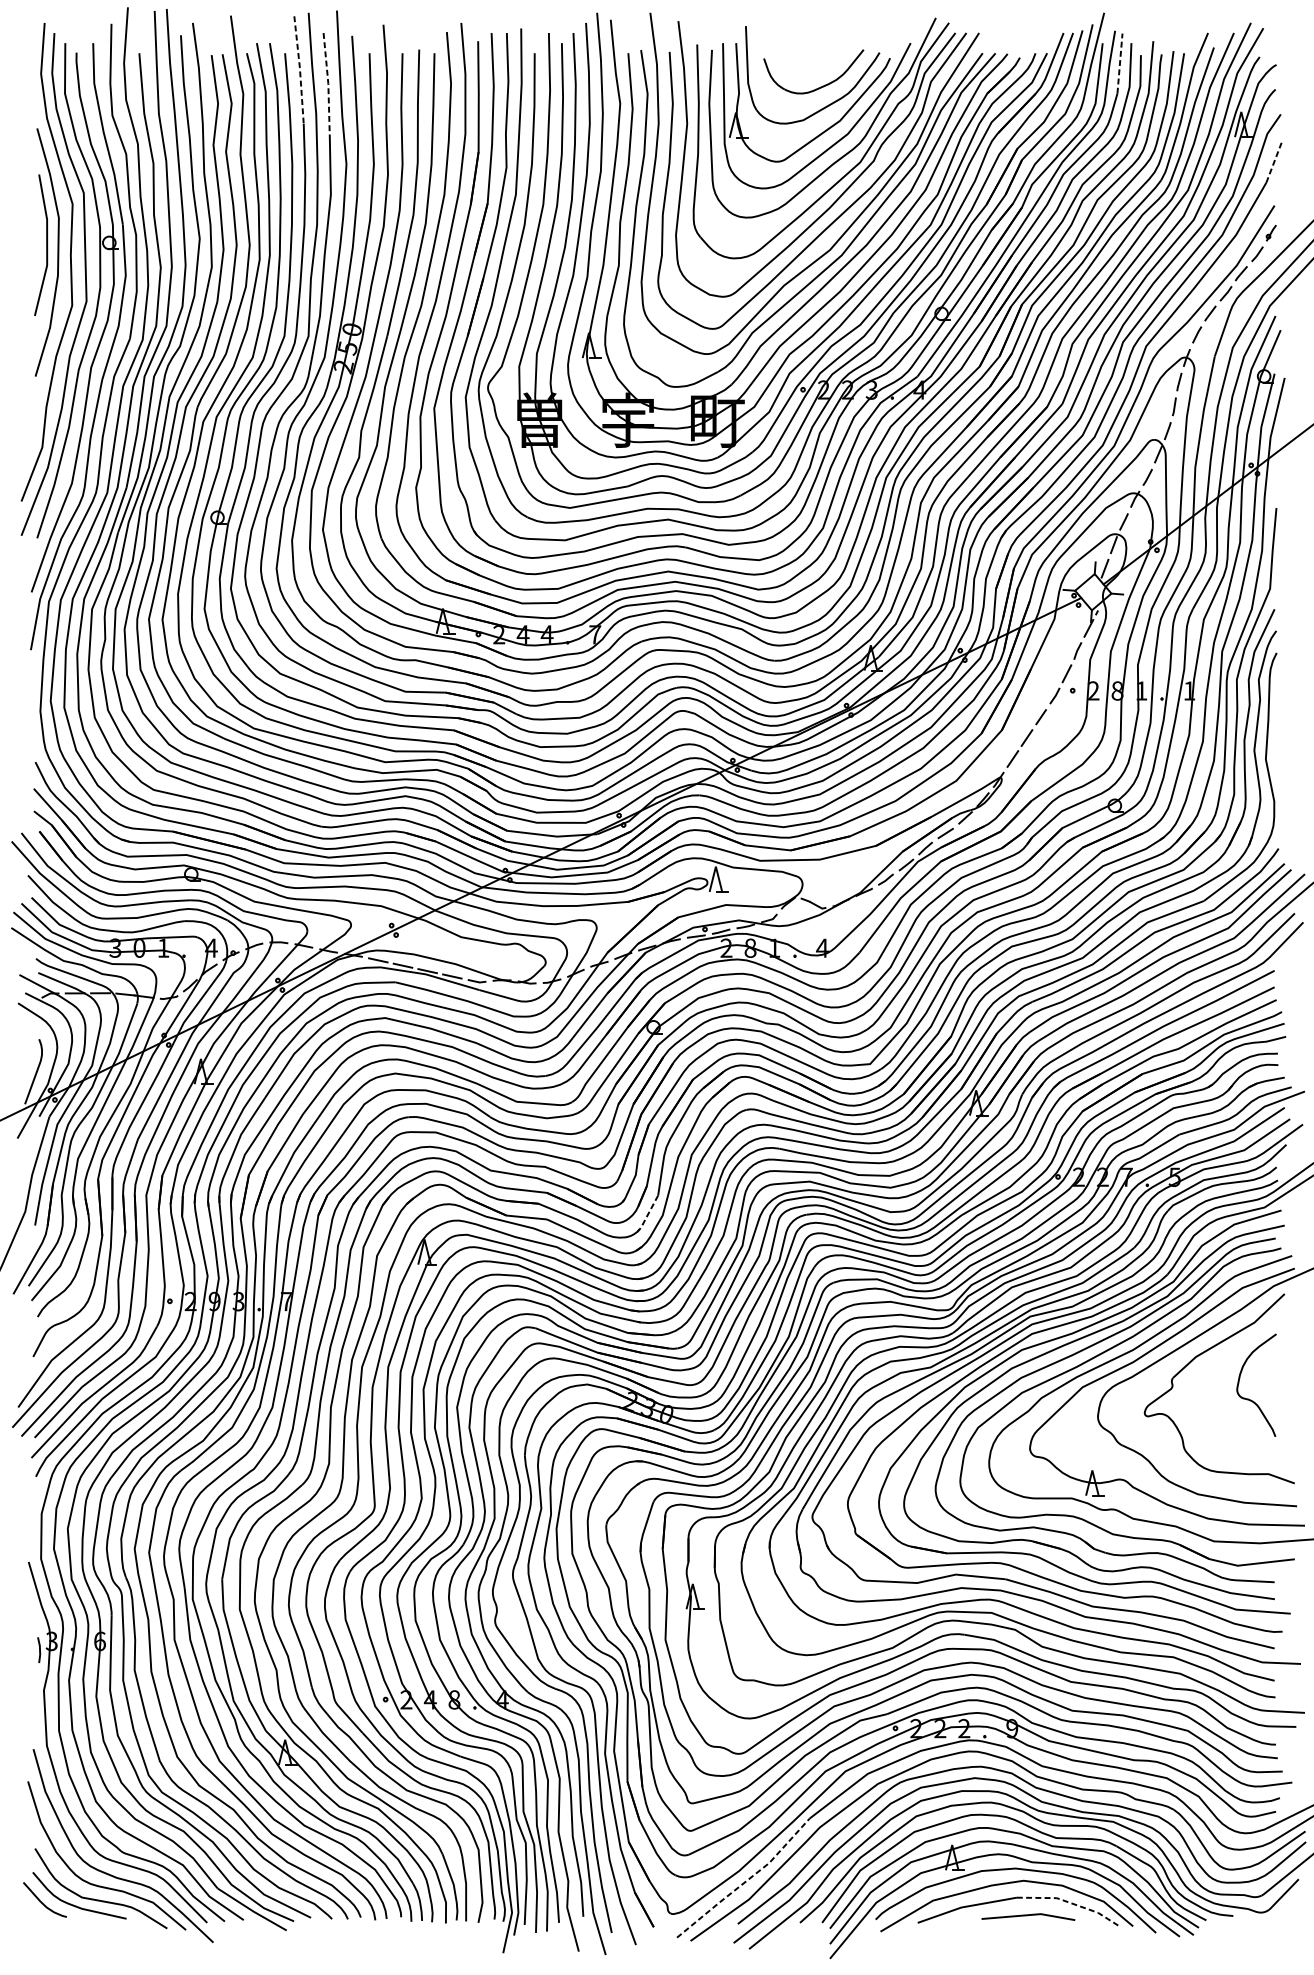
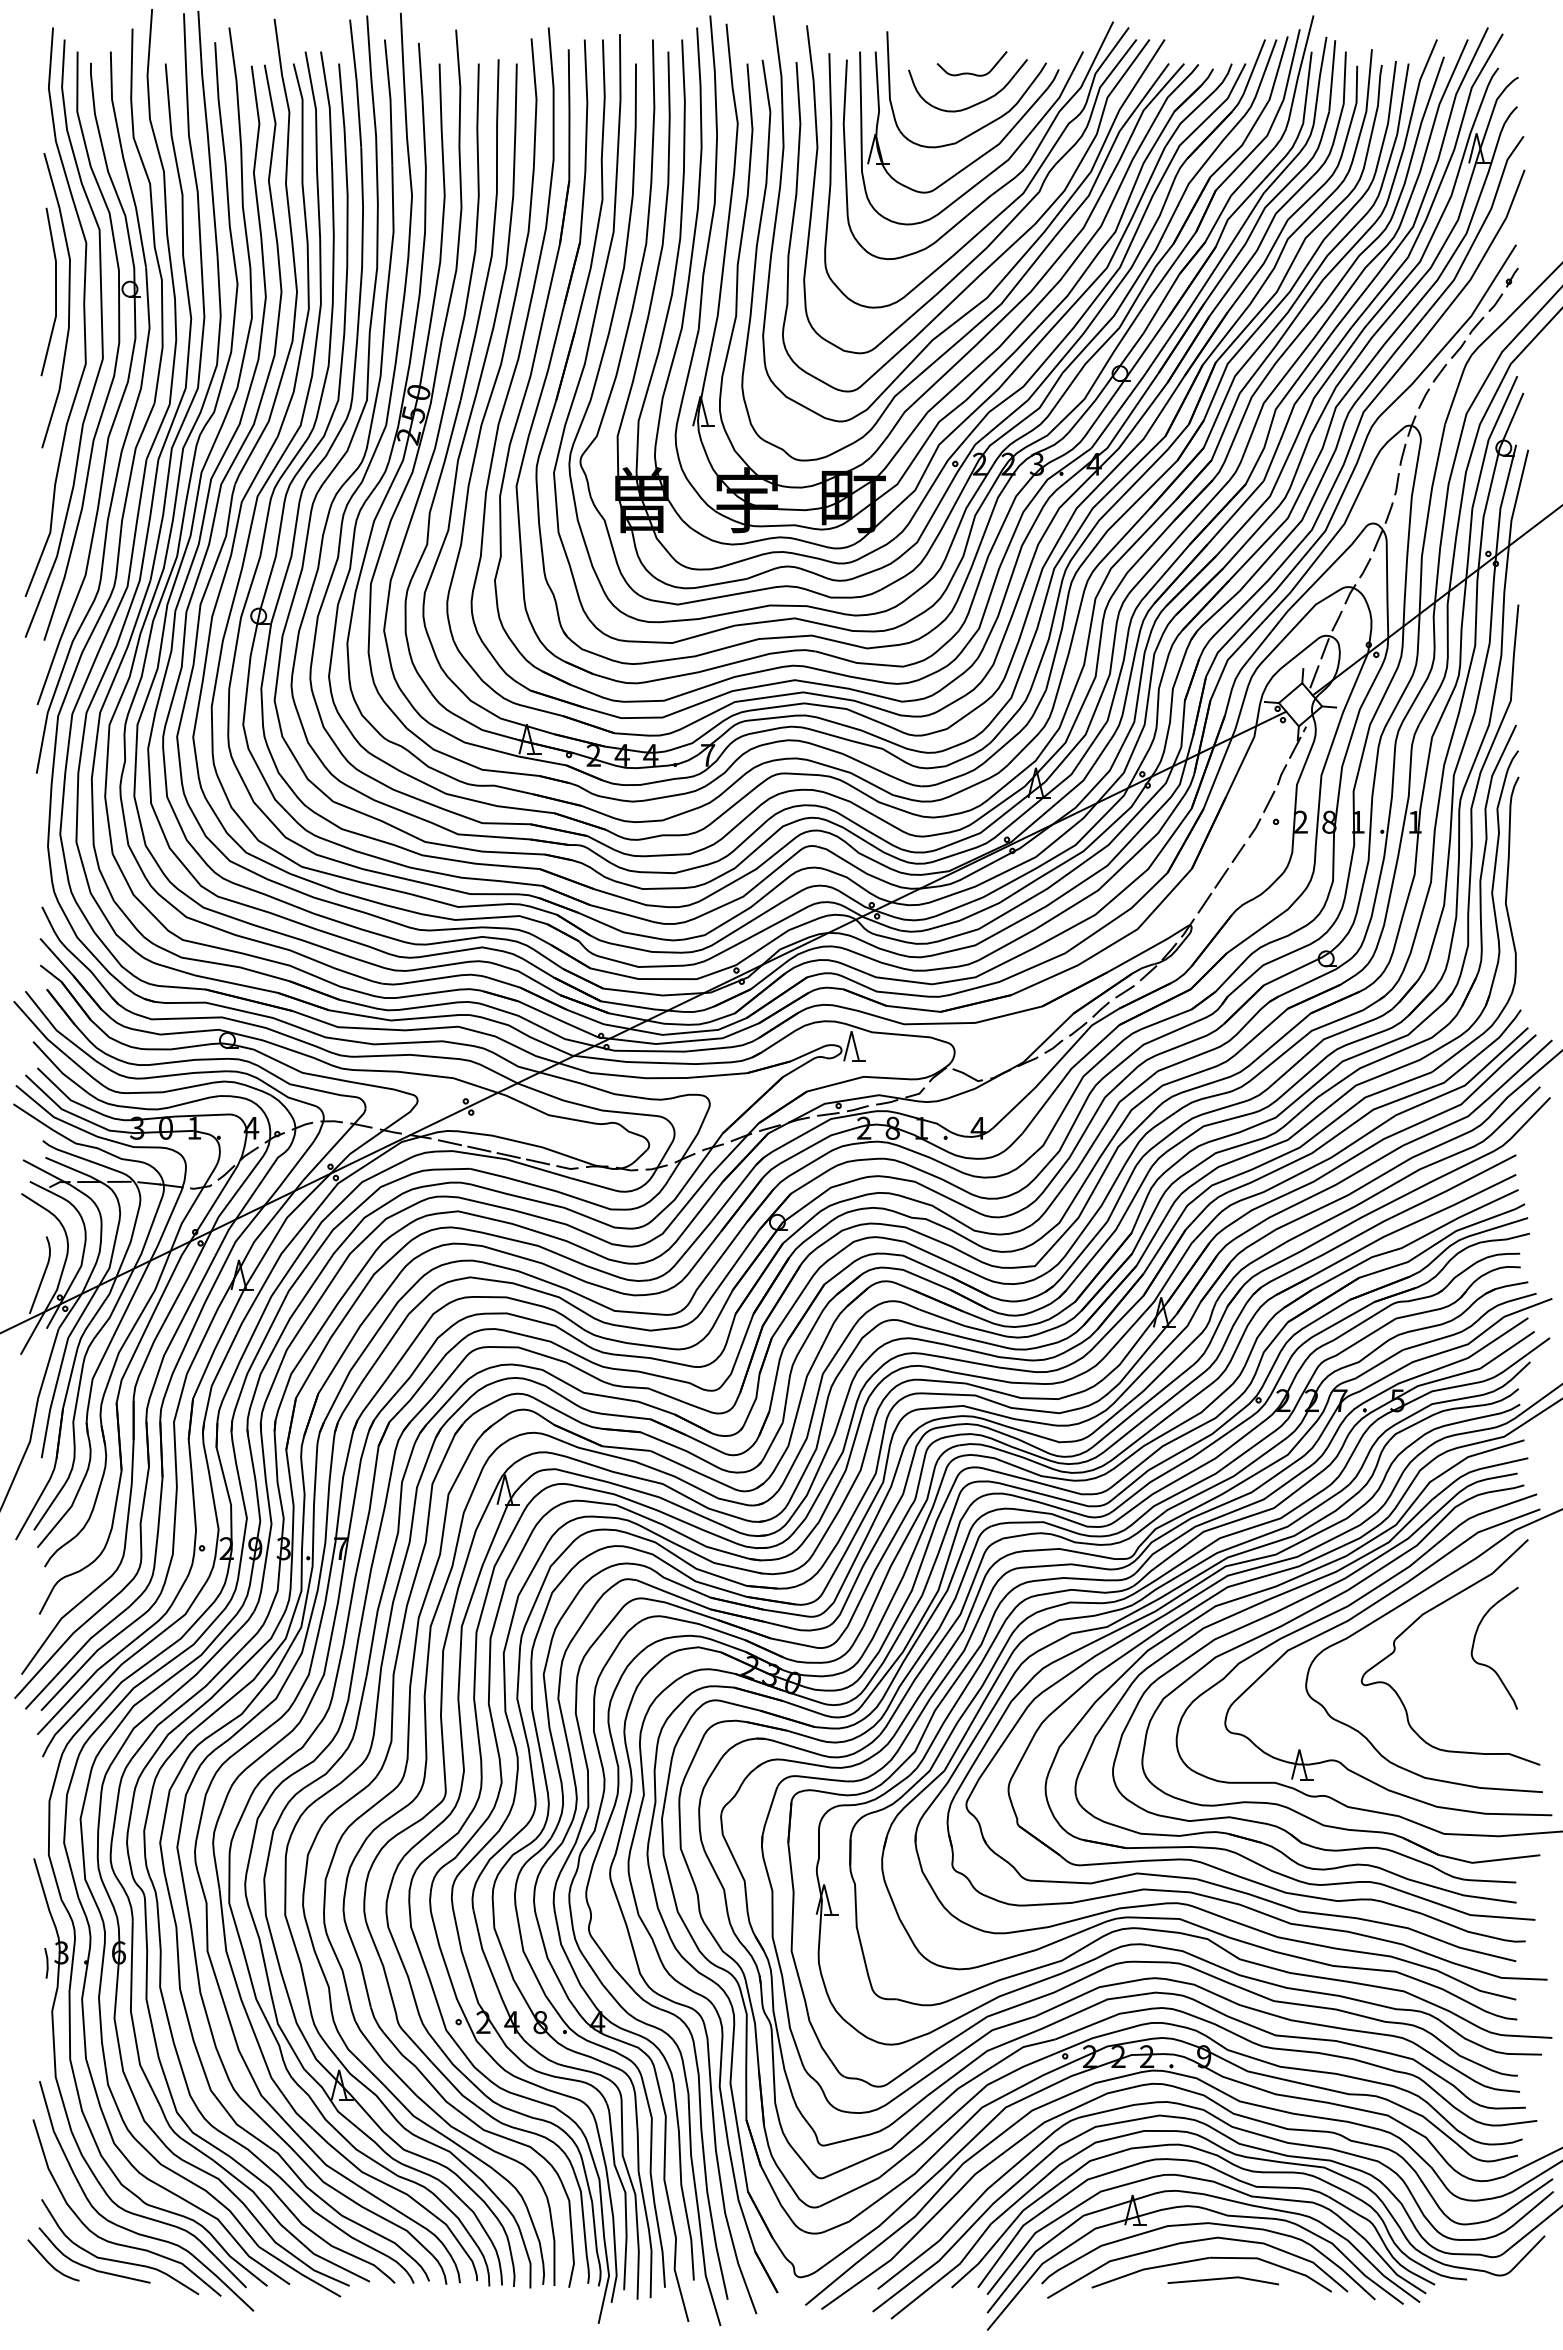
curve: (815, 60) -> (969, 72), added
line: (1120, 63) -> (1332, 75), dashed -> solid
line: (299, 69) -> (356, 82), dashed -> solid
line: (328, 85) -> (390, 101), dashed -> solid
line: (1274, 162) -> (1515, 193), dashed -> solid
line: (647, 1215) -> (770, 1446), dashed -> solid
line: (746, 1881) -> (887, 2238), dashed -> solid
line: (1070, 1903) -> (1273, 2264), dashed -> solid

